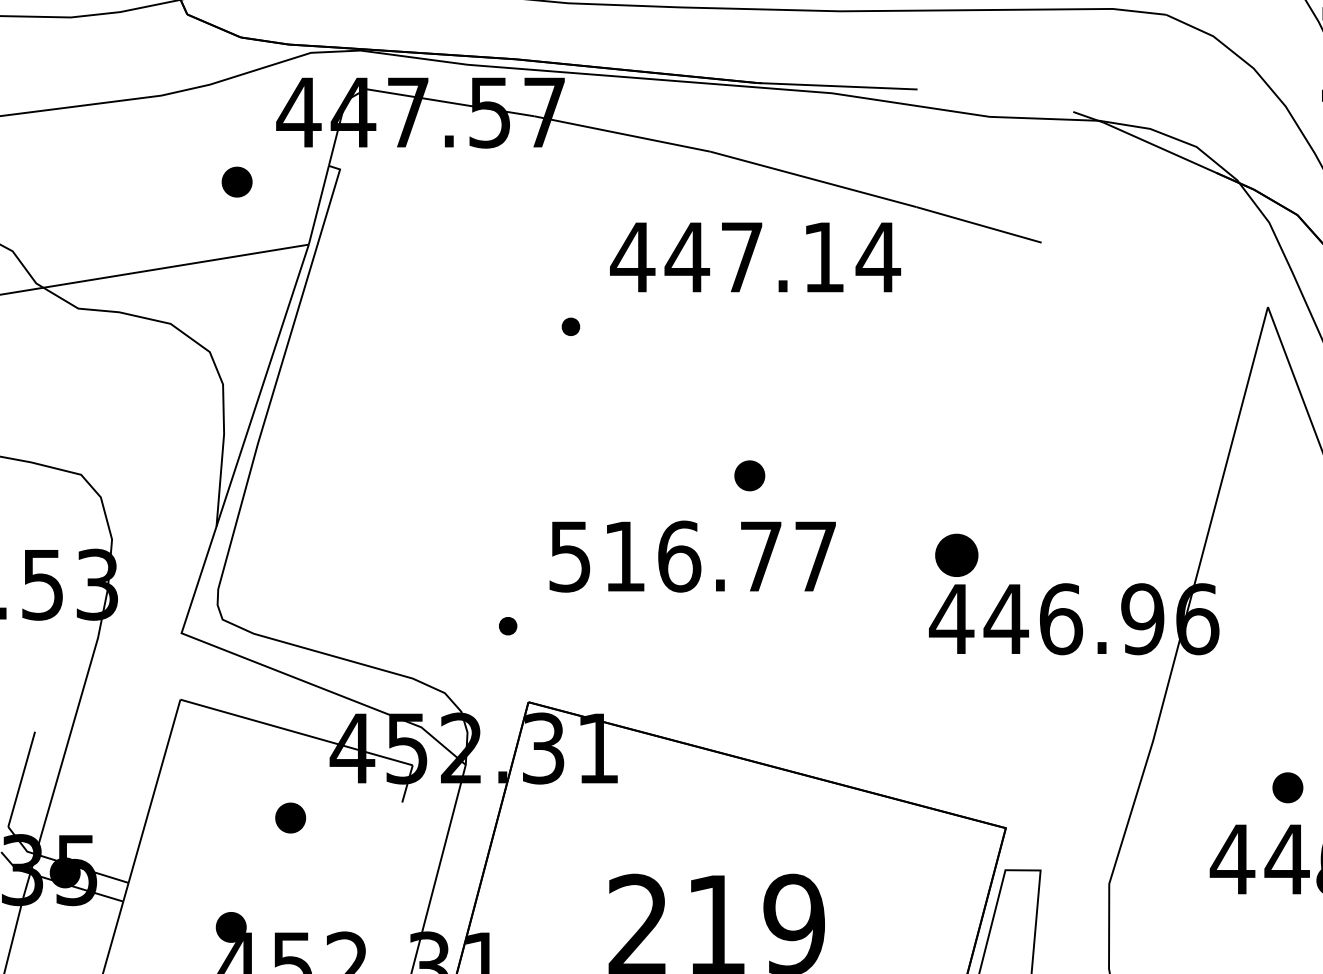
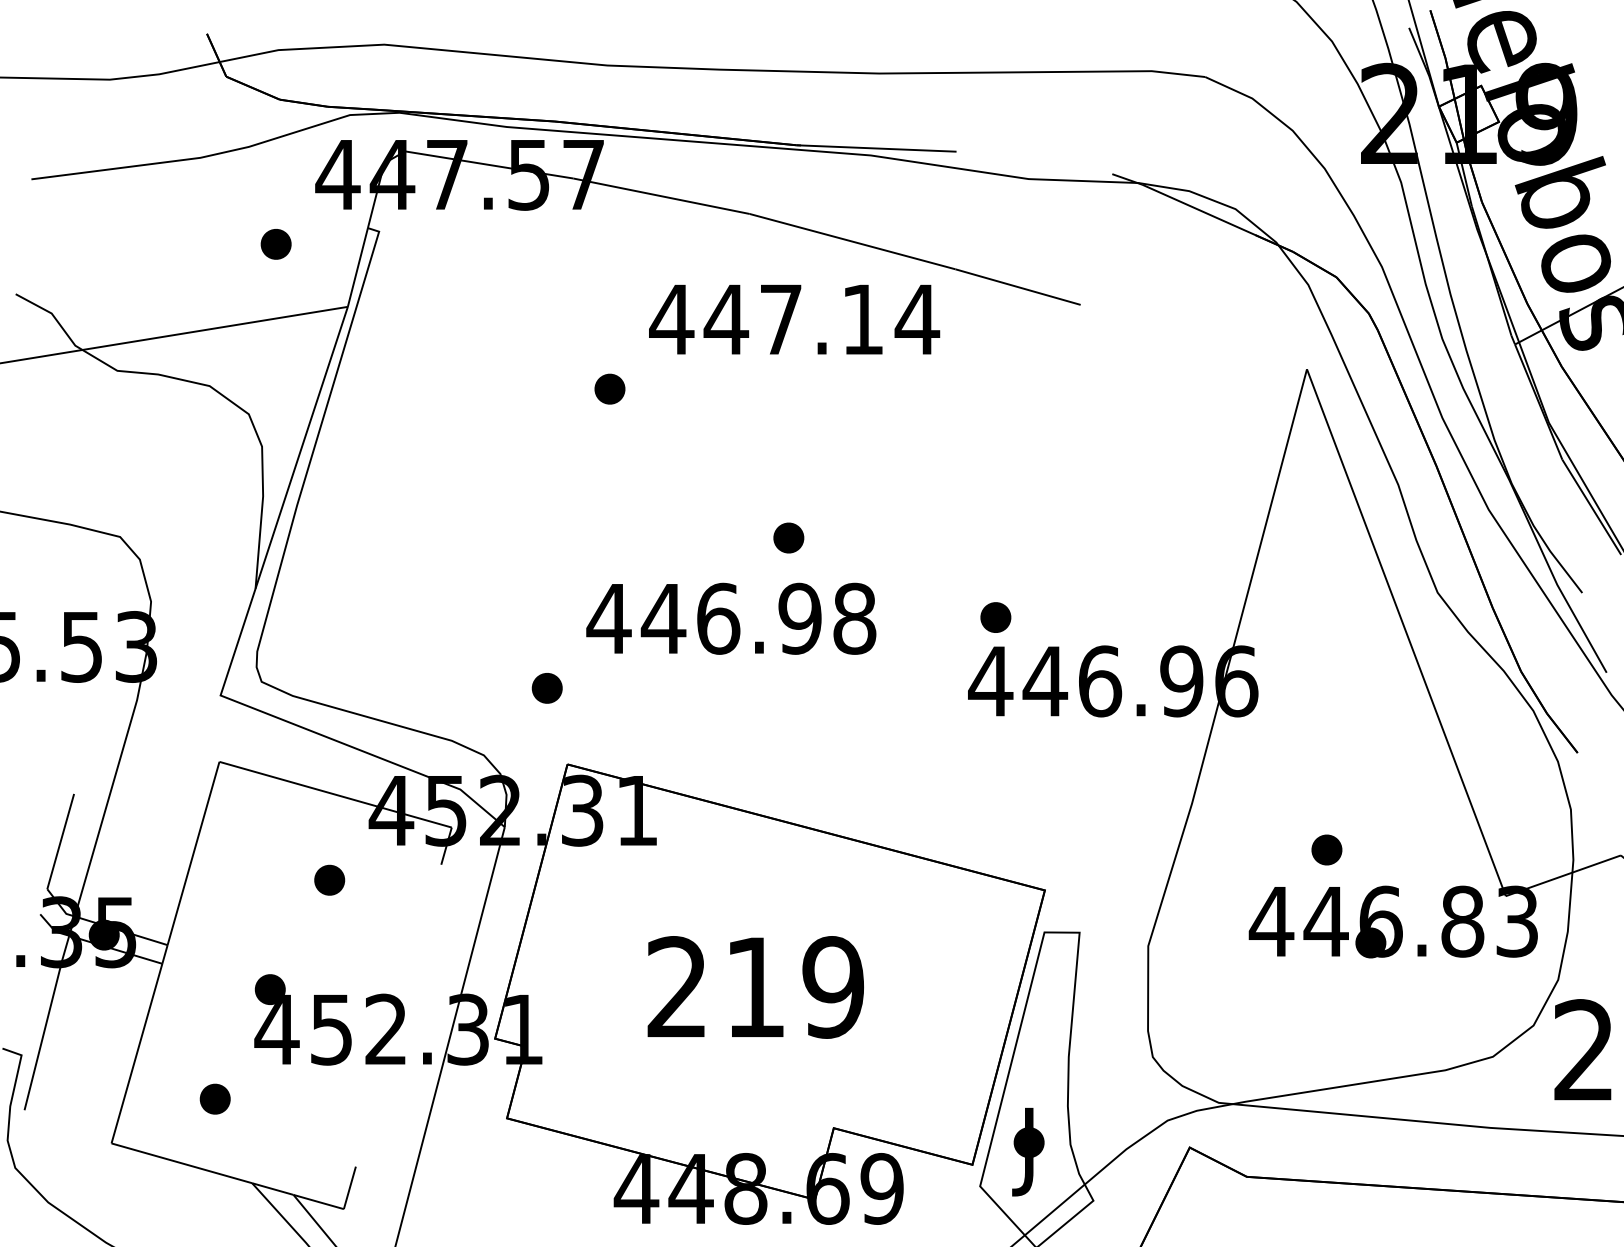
part: (570, 326) -> (609, 388), size x1.67
part: (956, 555) -> (995, 617), size x0.71
text: (692, 556) -> (731, 618), 516.77 -> 446.98
part: (507, 626) -> (546, 688), size x1.67

